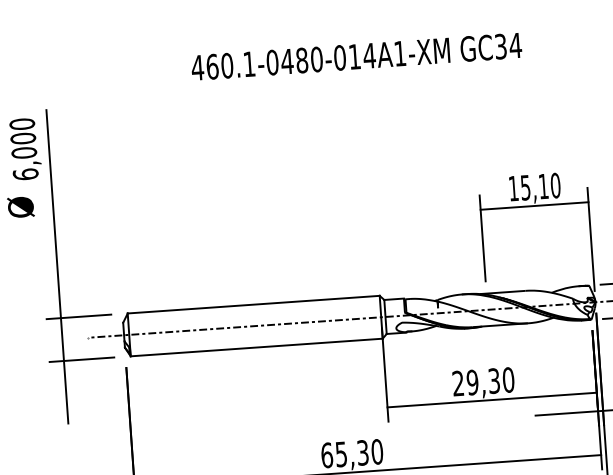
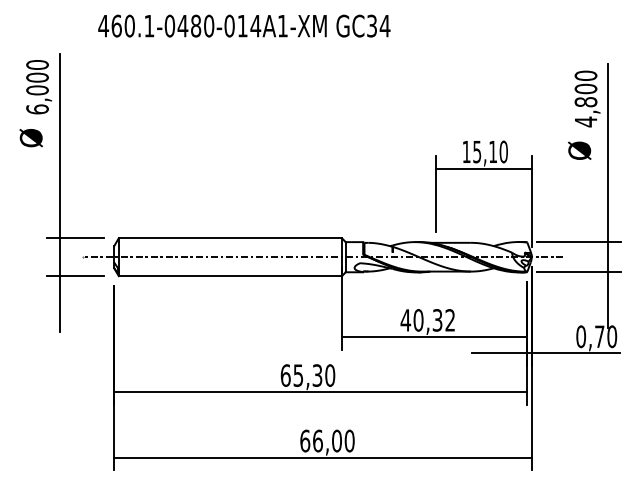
text: (356, 56) -> (244, 25), moved
text: (482, 381) -> (427, 320), 29,30 -> 40,32

